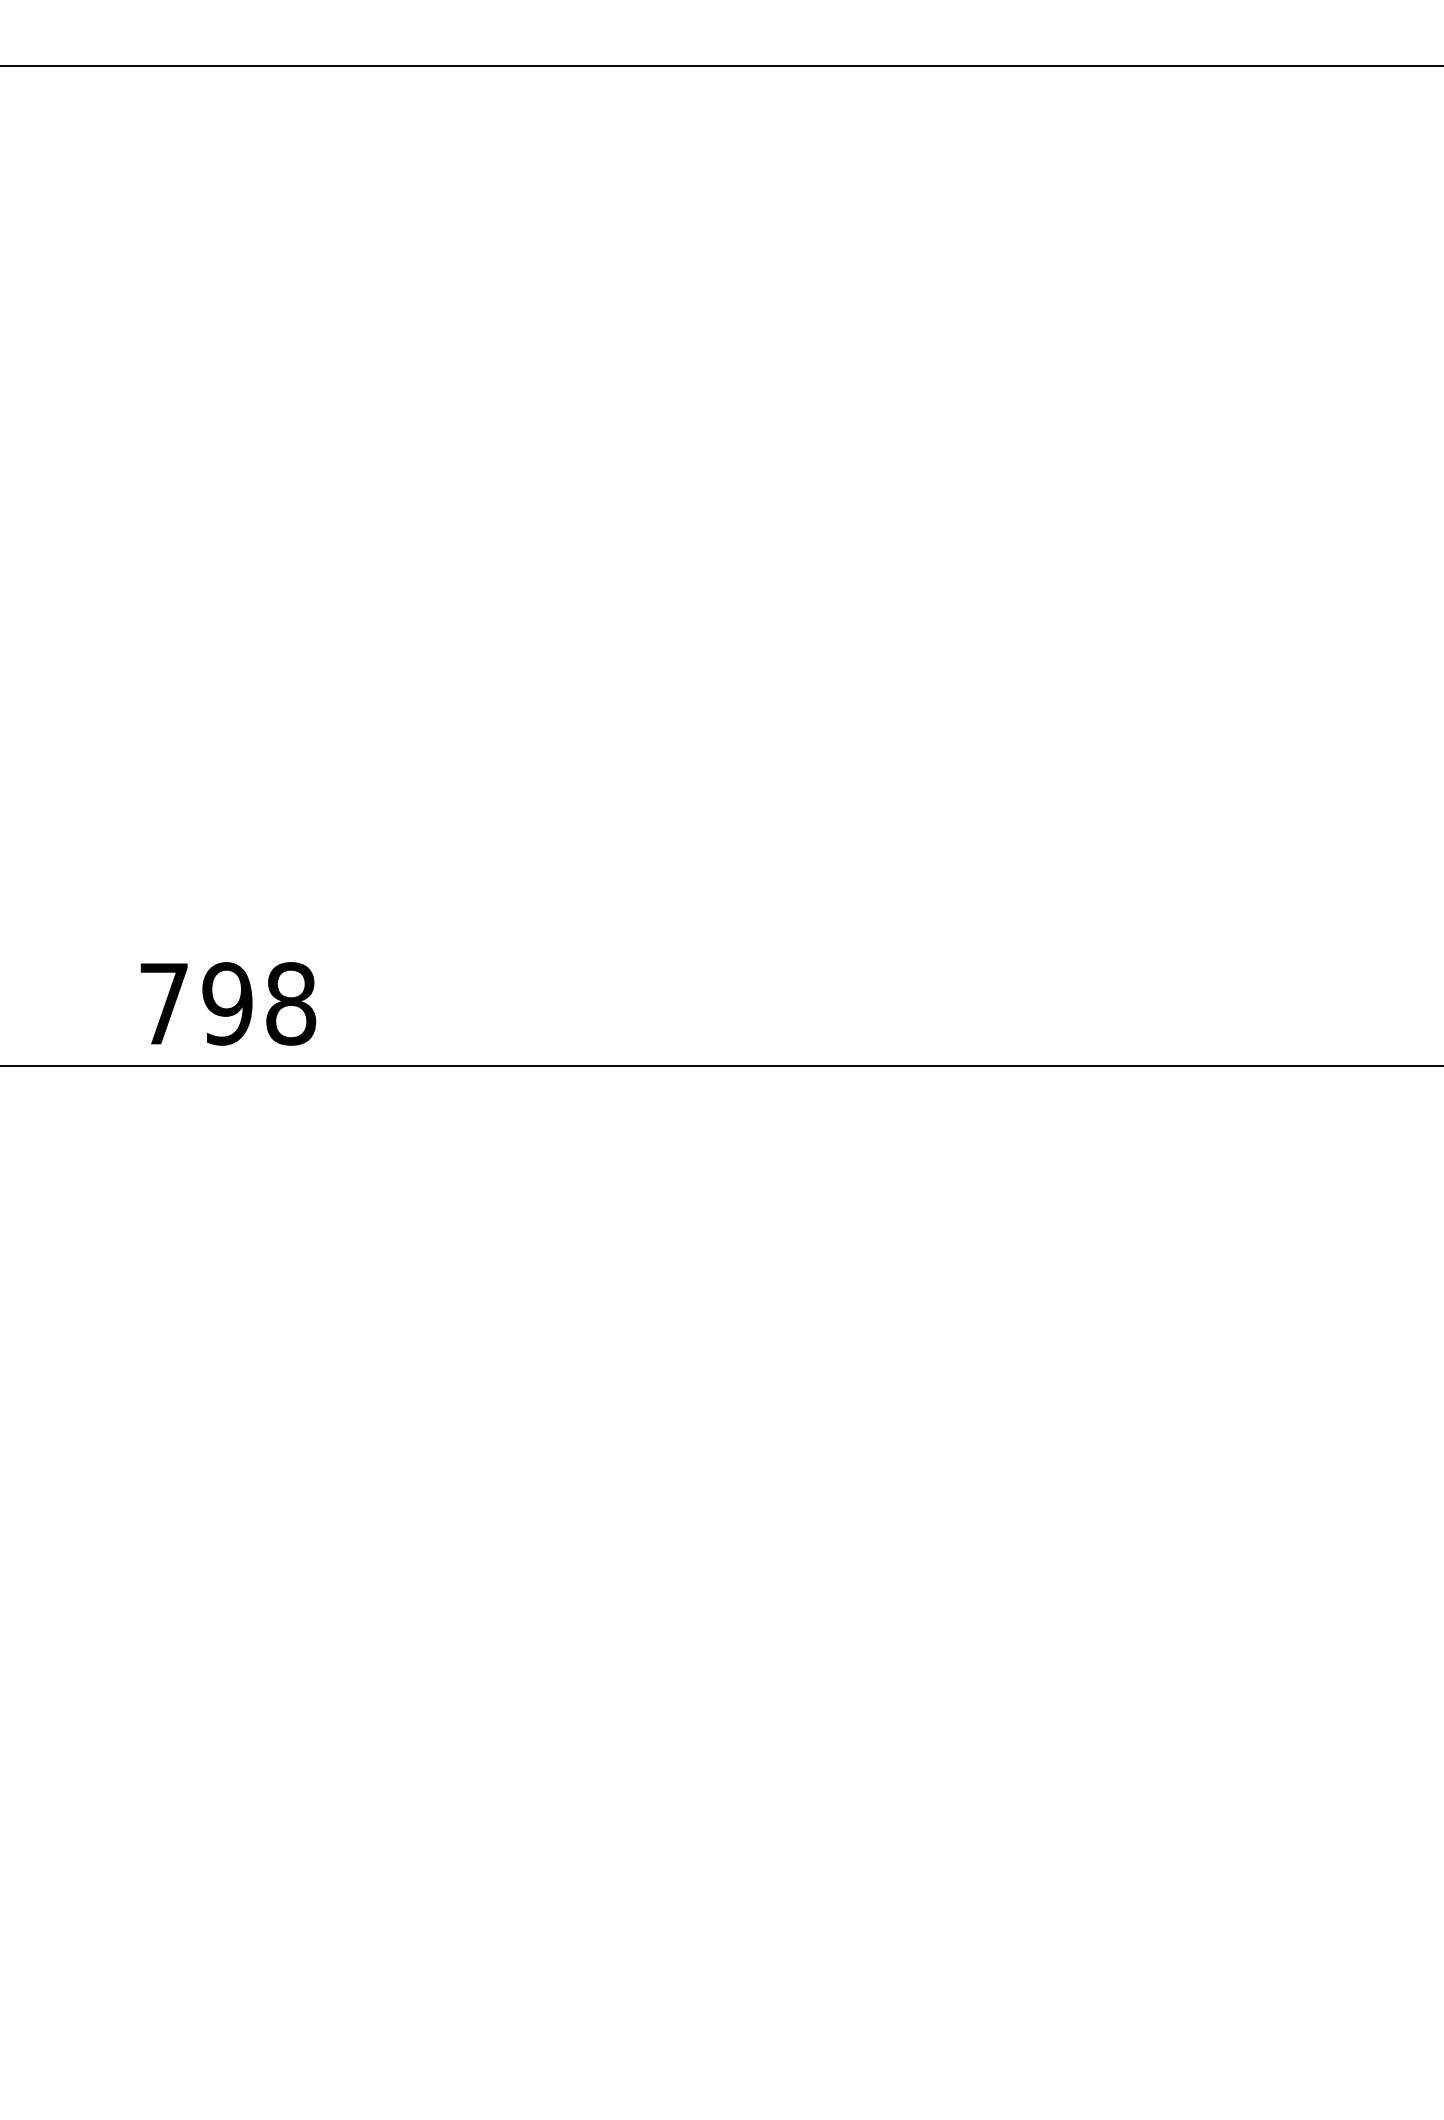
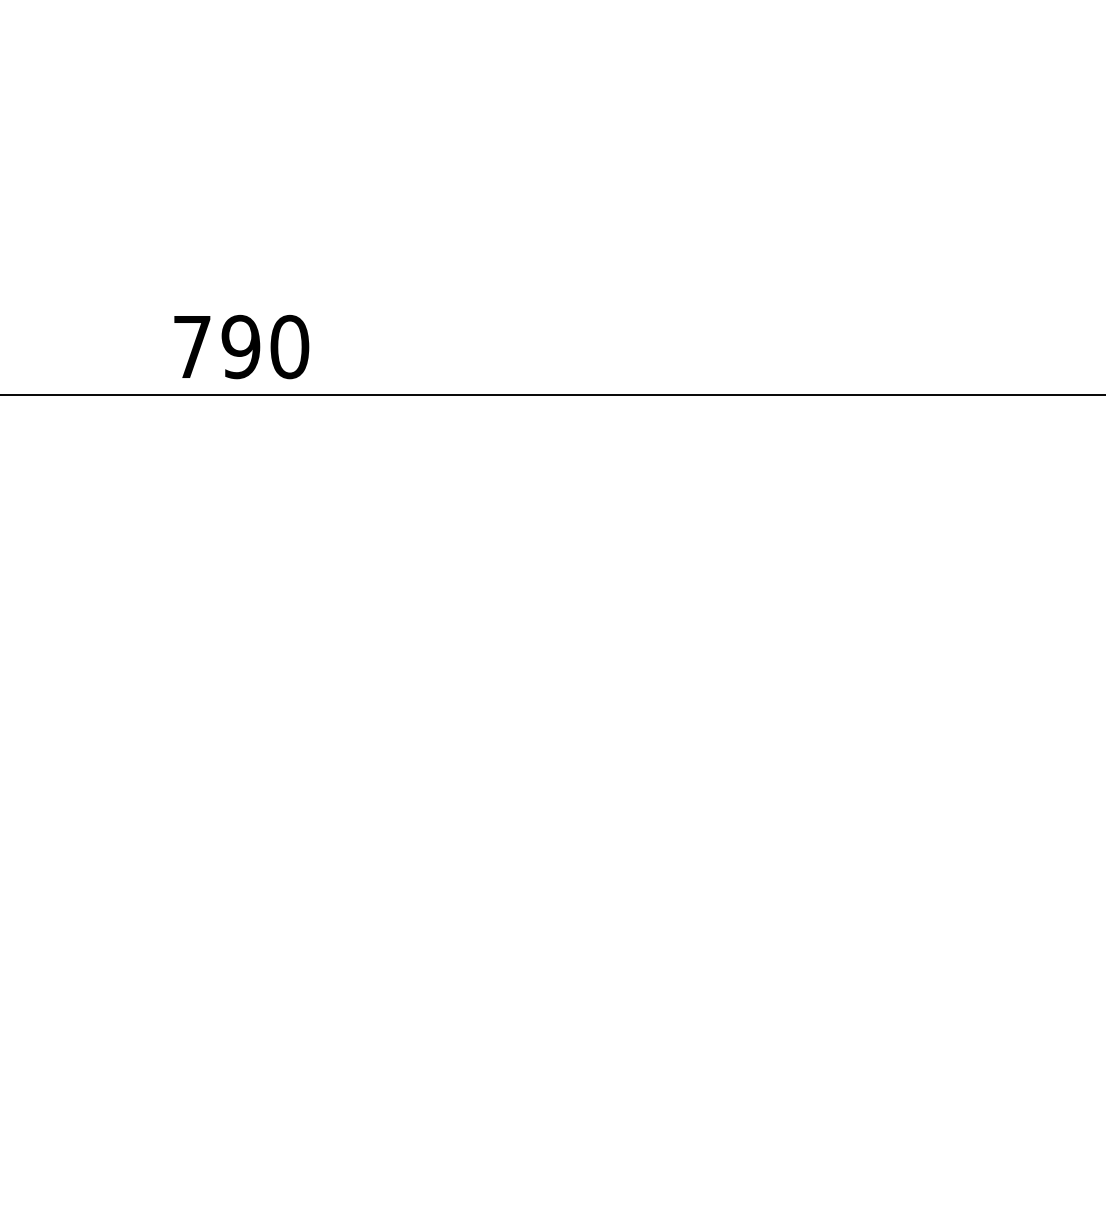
text: (291, 1003) -> (290, 346), 798 -> 790

